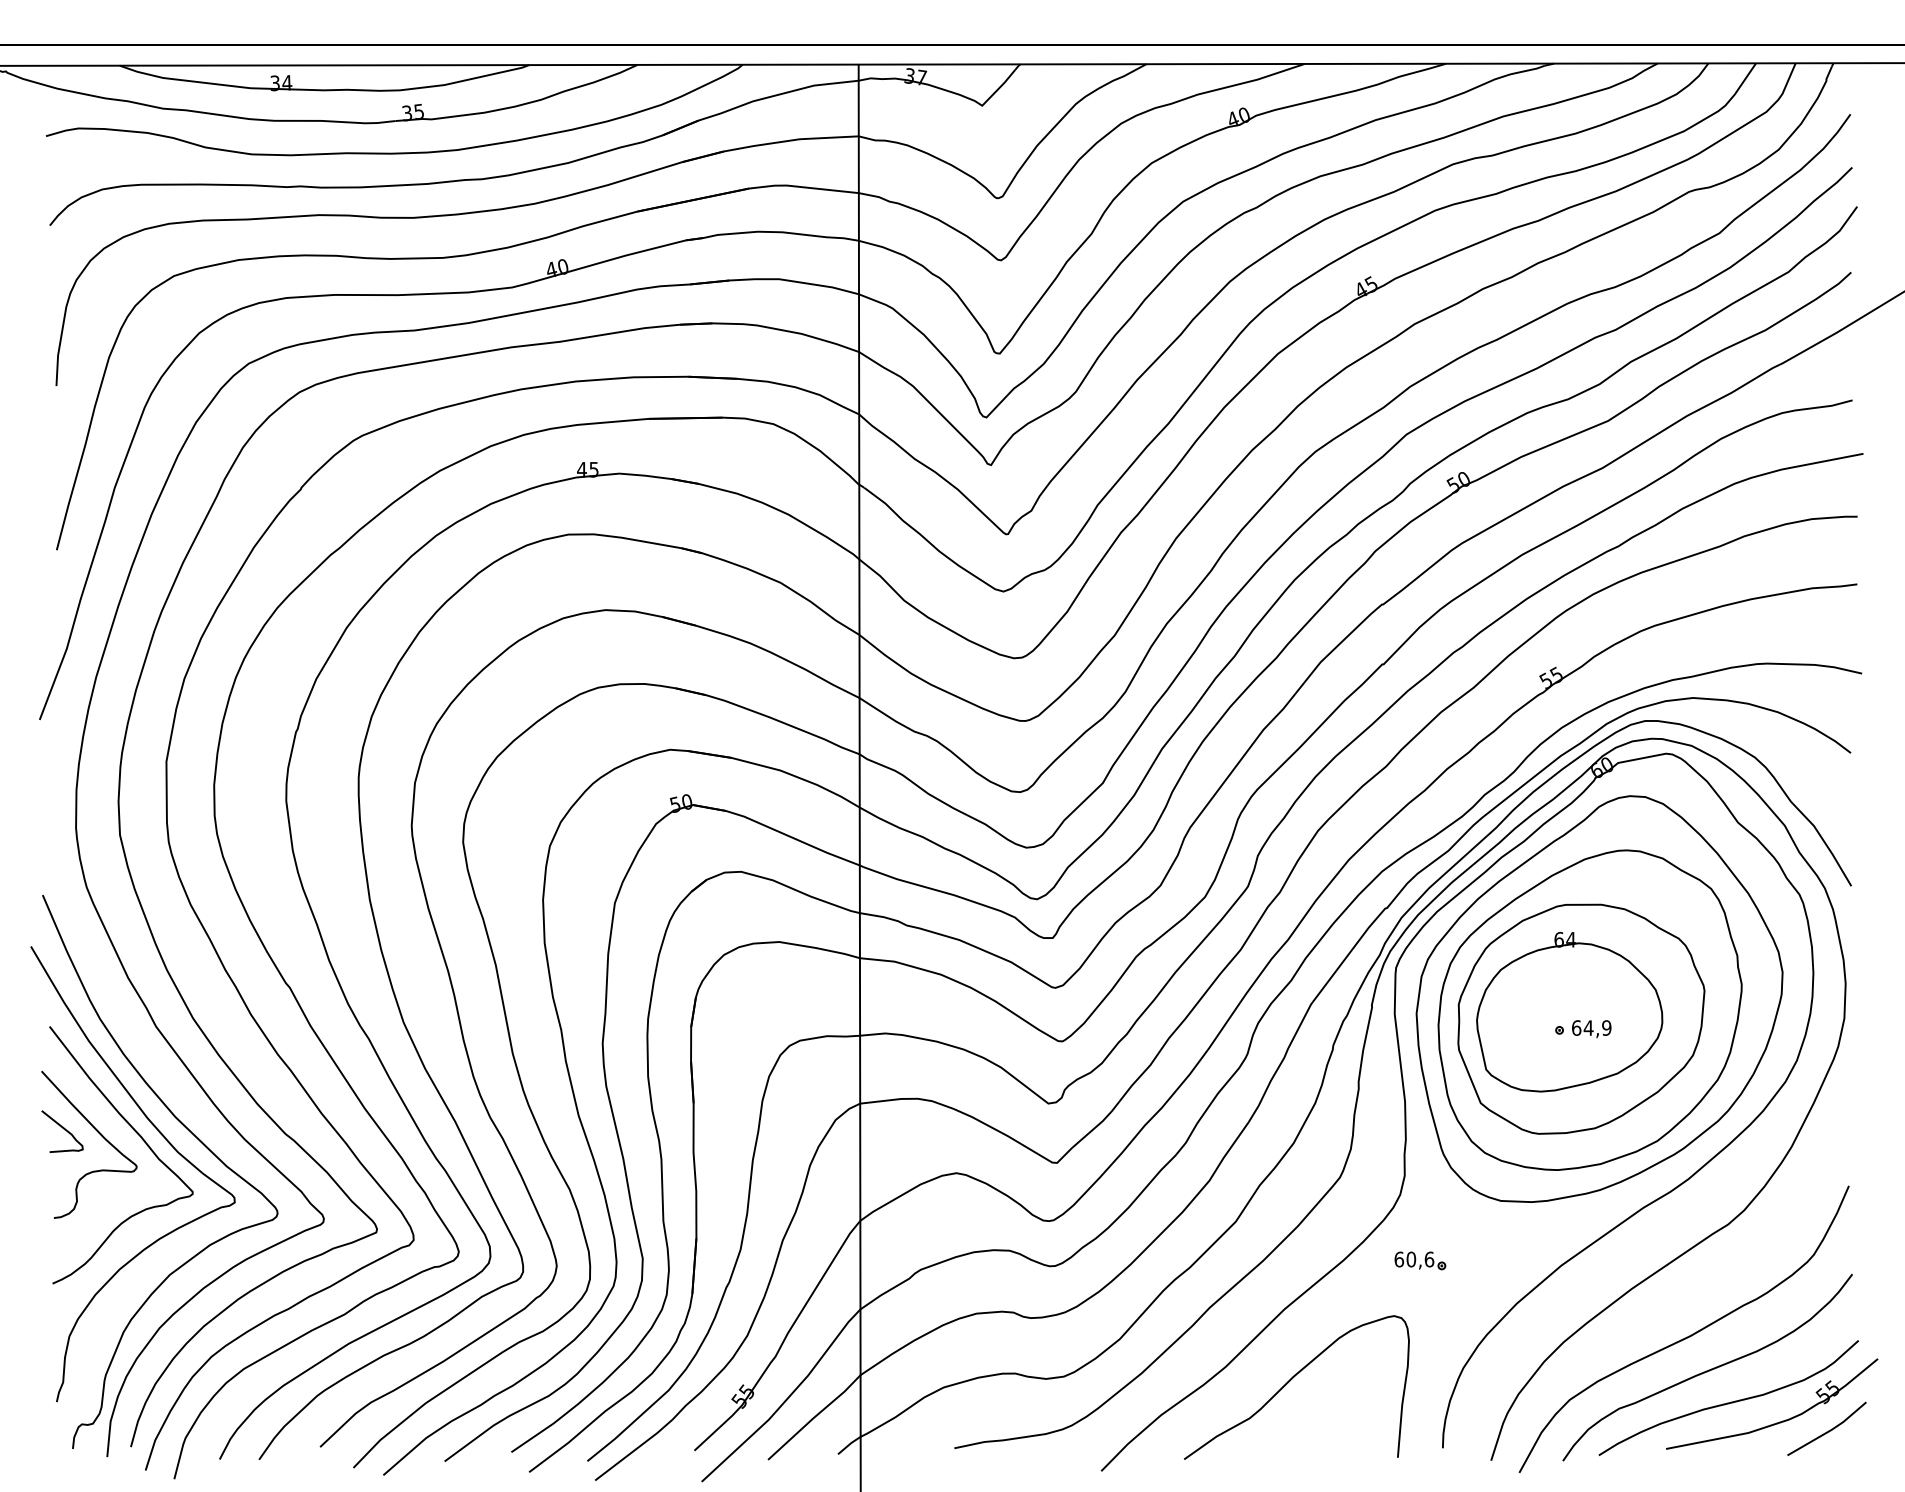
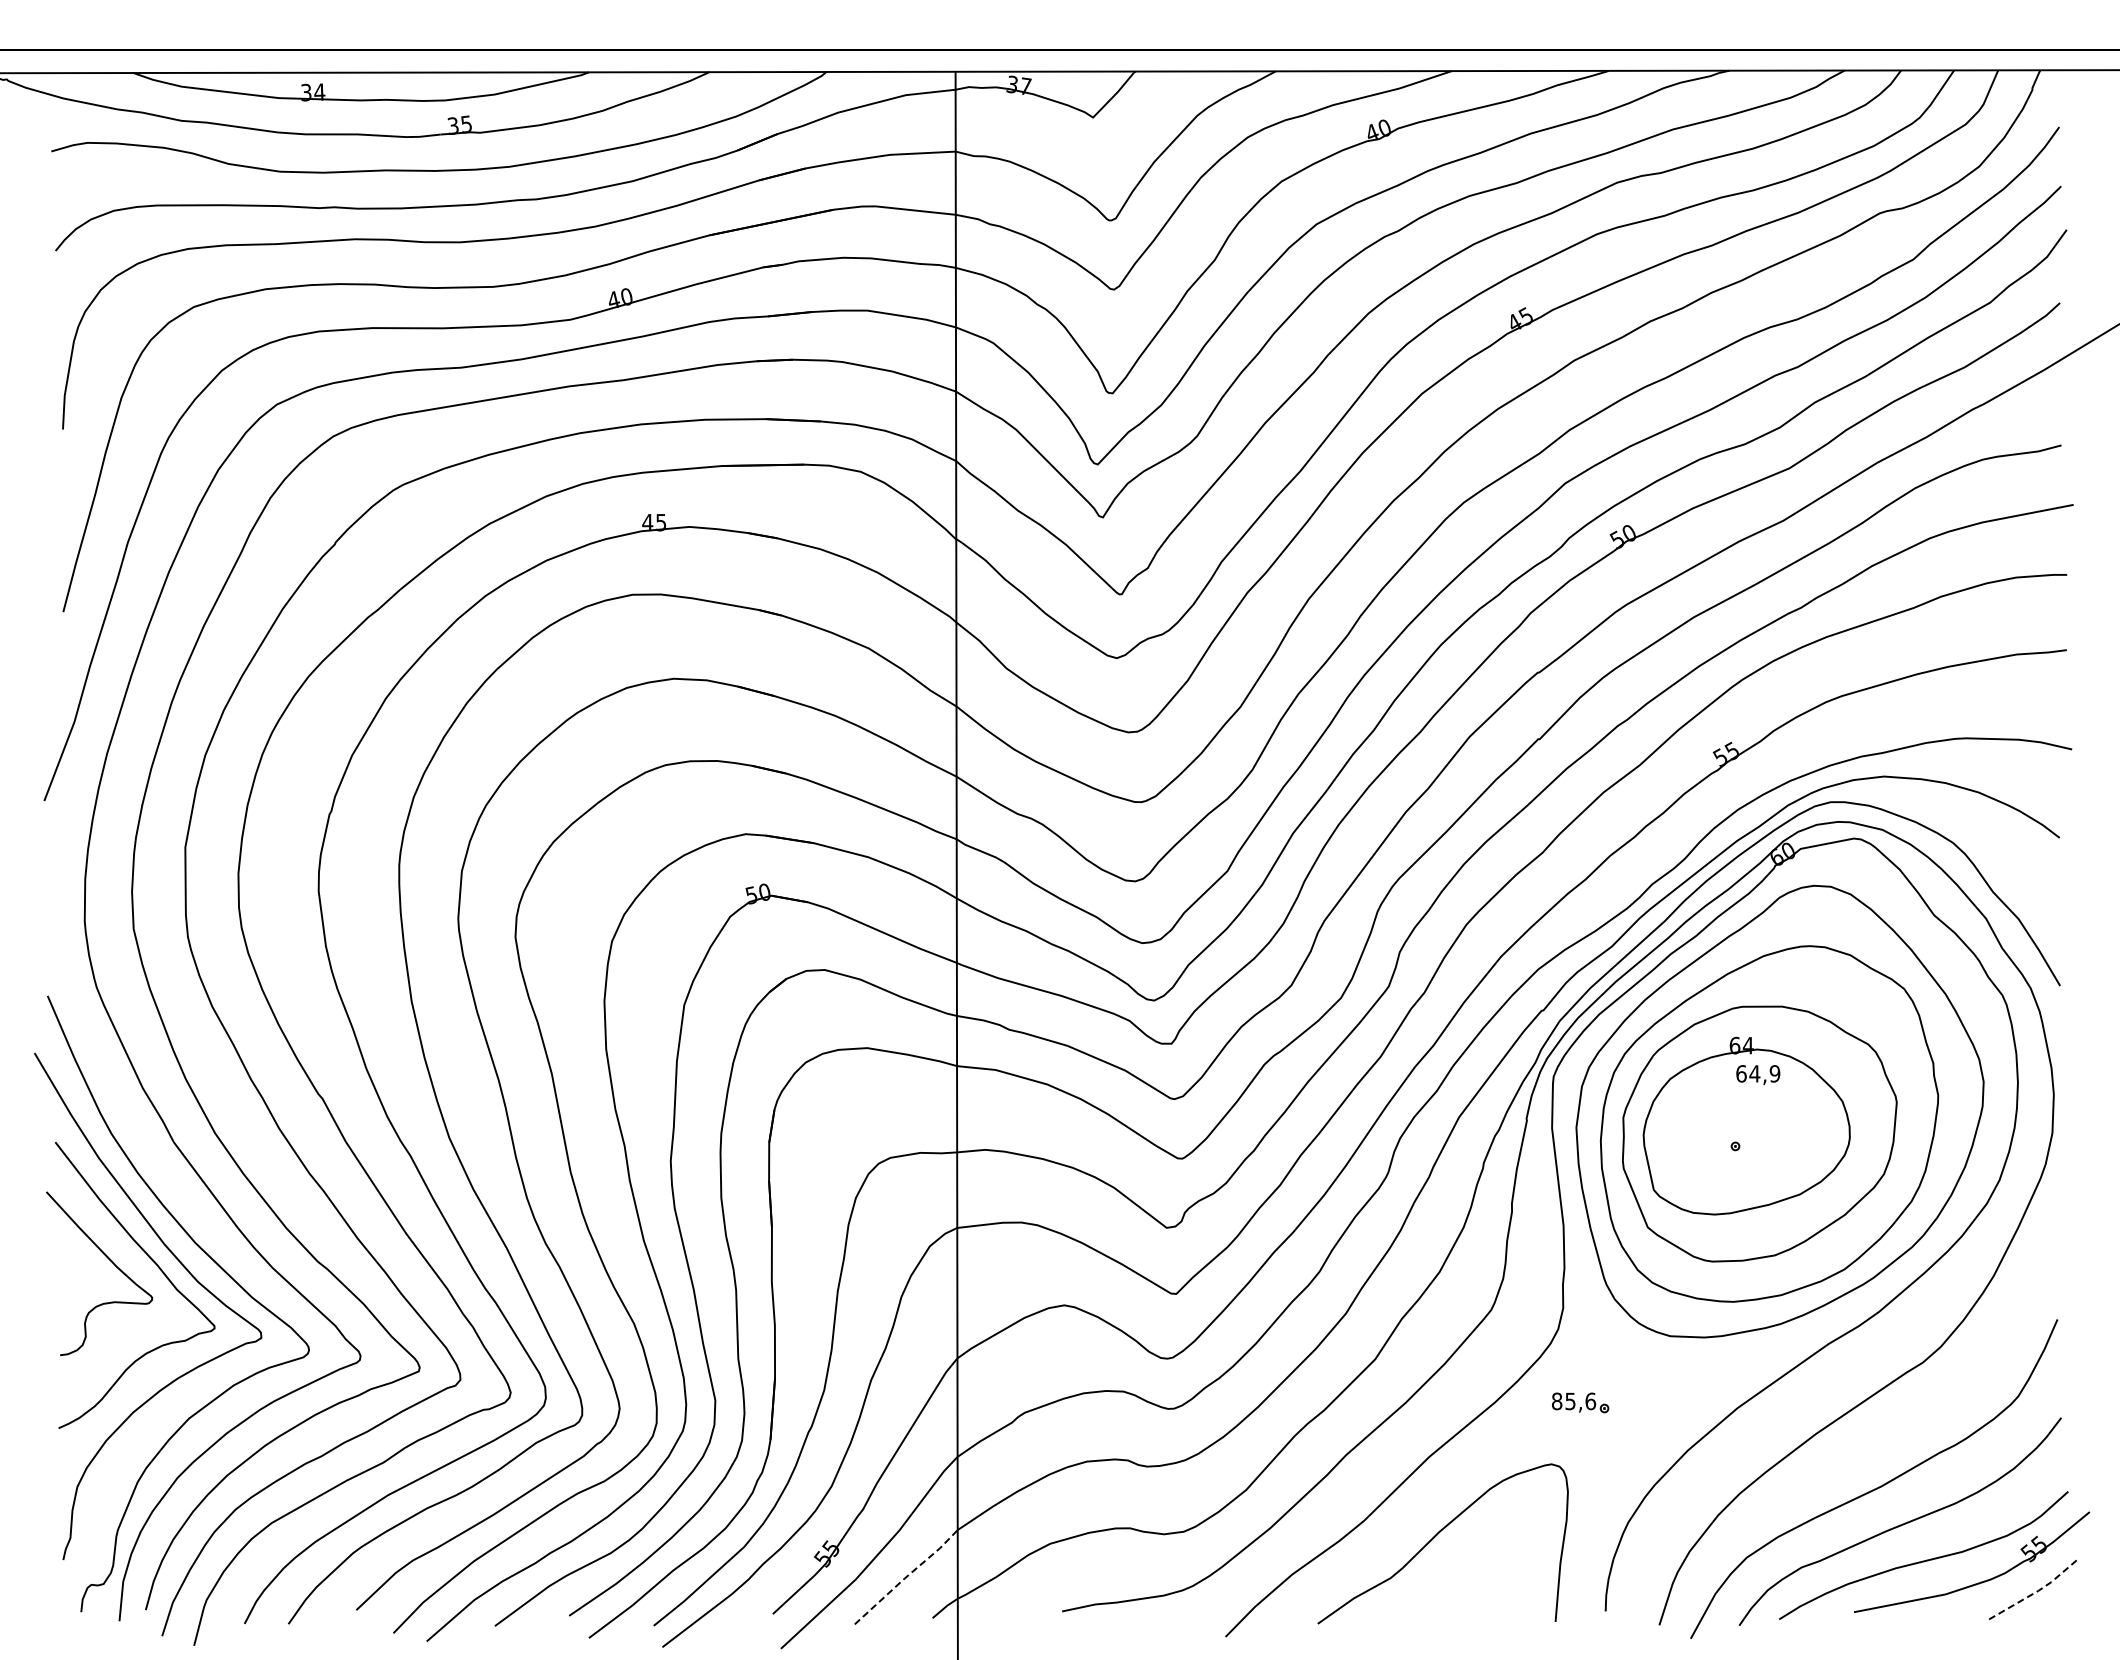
text: (1591, 1028) -> (1758, 1074), moved
curve: (63, 1129) -> (70, 1256), removed
text: (1404, 1259) -> (1563, 1401), 60,6 -> 85,6
line: (815, 1416) -> (907, 1576), solid -> dashed
line: (1829, 1431) -> (2035, 1592), solid -> dashed

